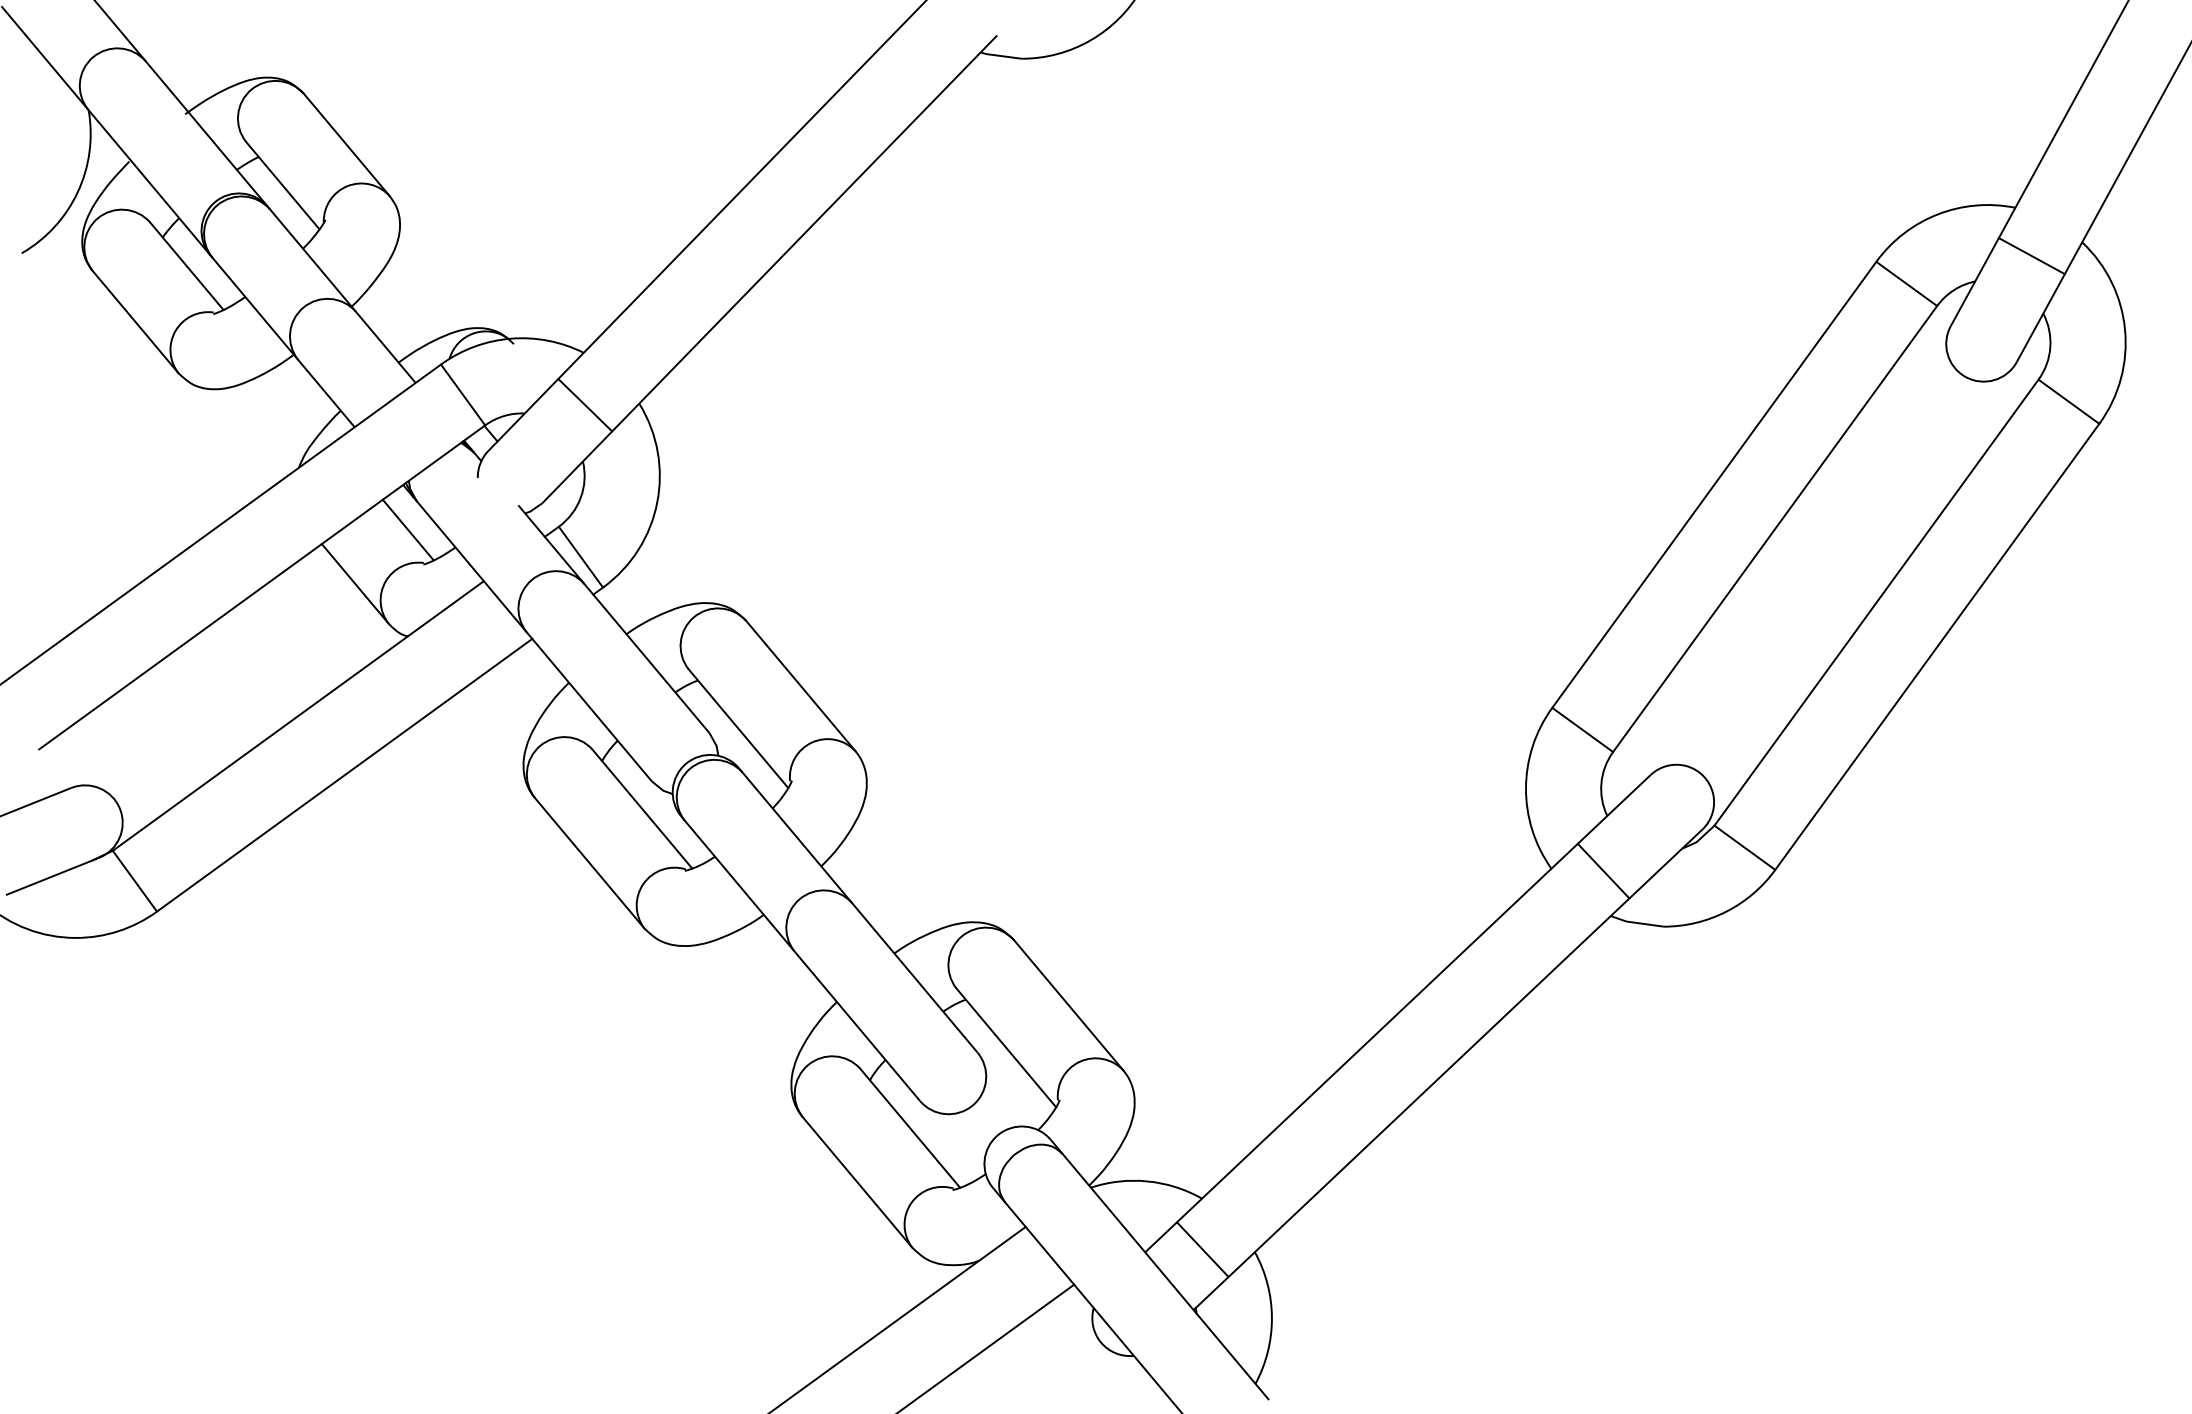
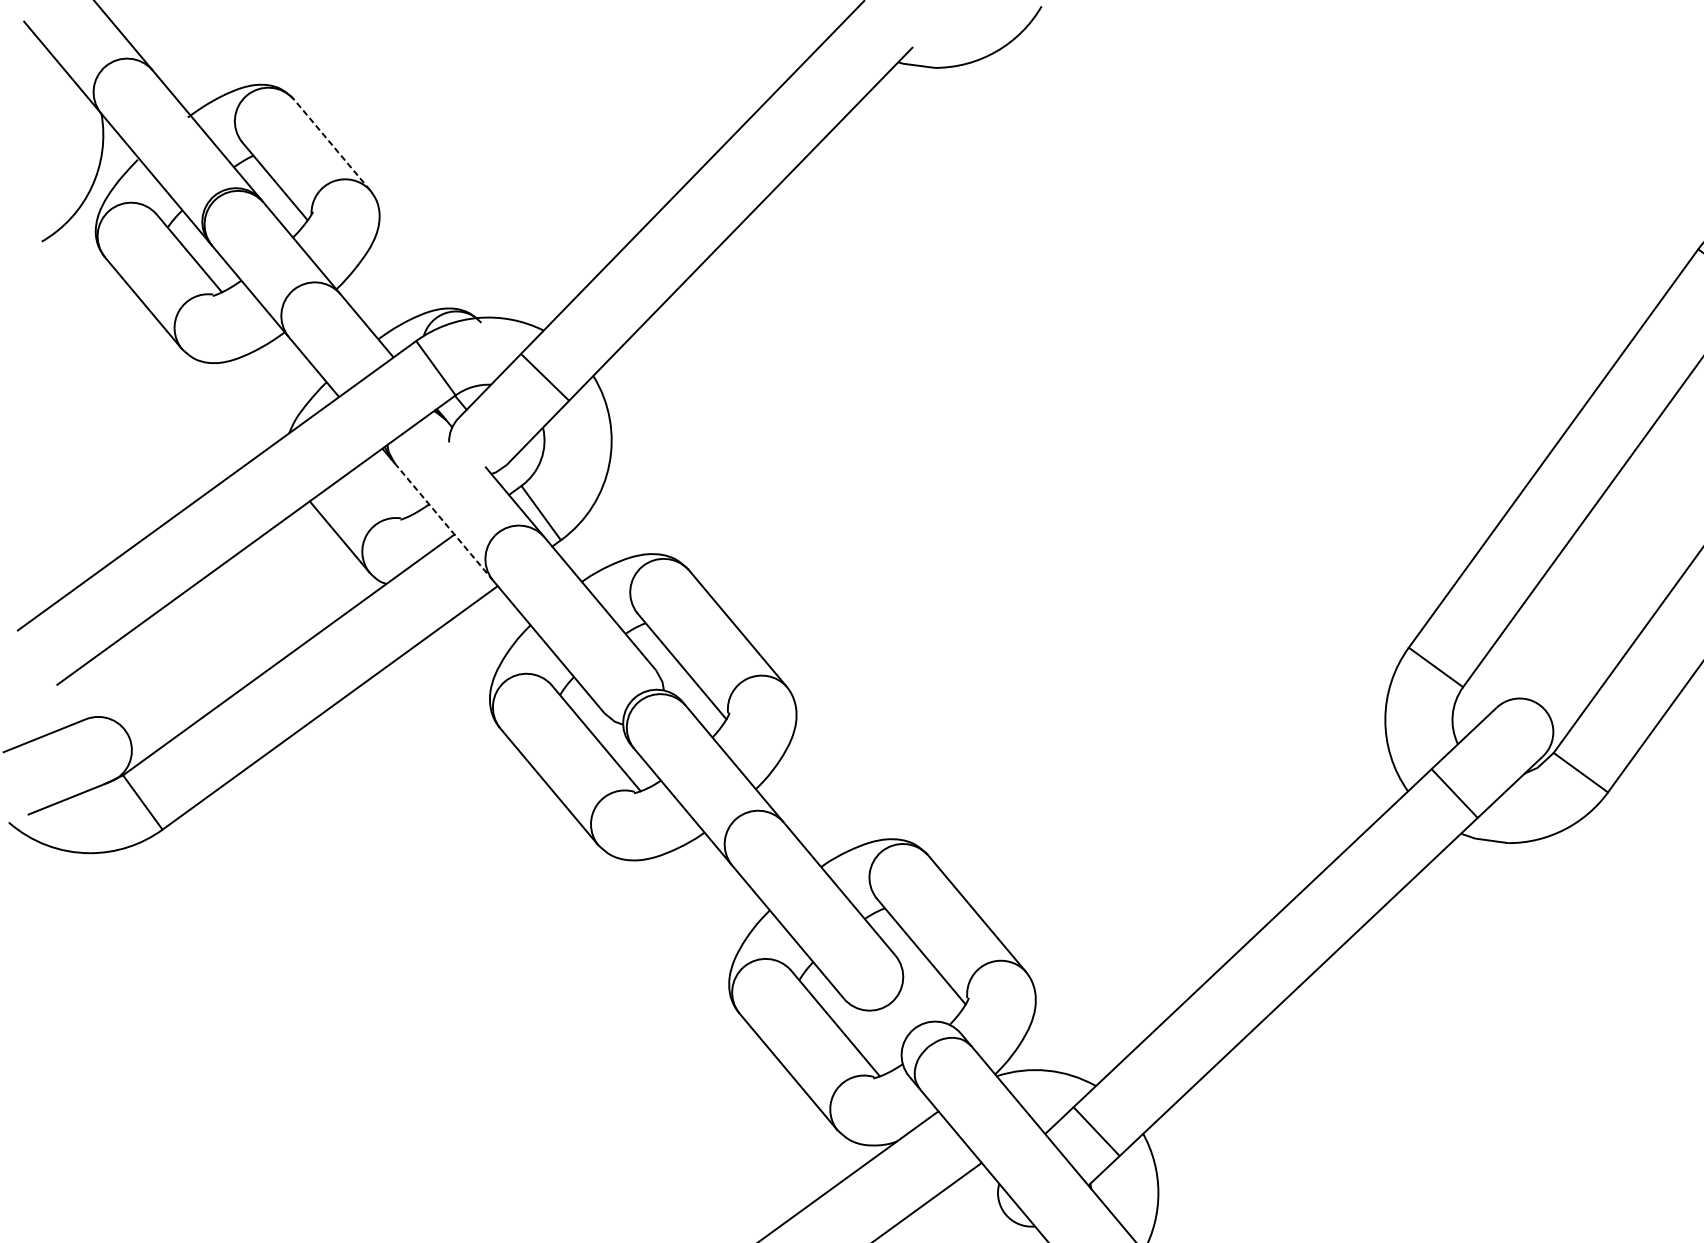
line: (346, 144) -> (331, 144), solid -> dashed
line: (407, 529) -> (386, 488), removed
line: (471, 566) -> (443, 521), solid -> dashed

